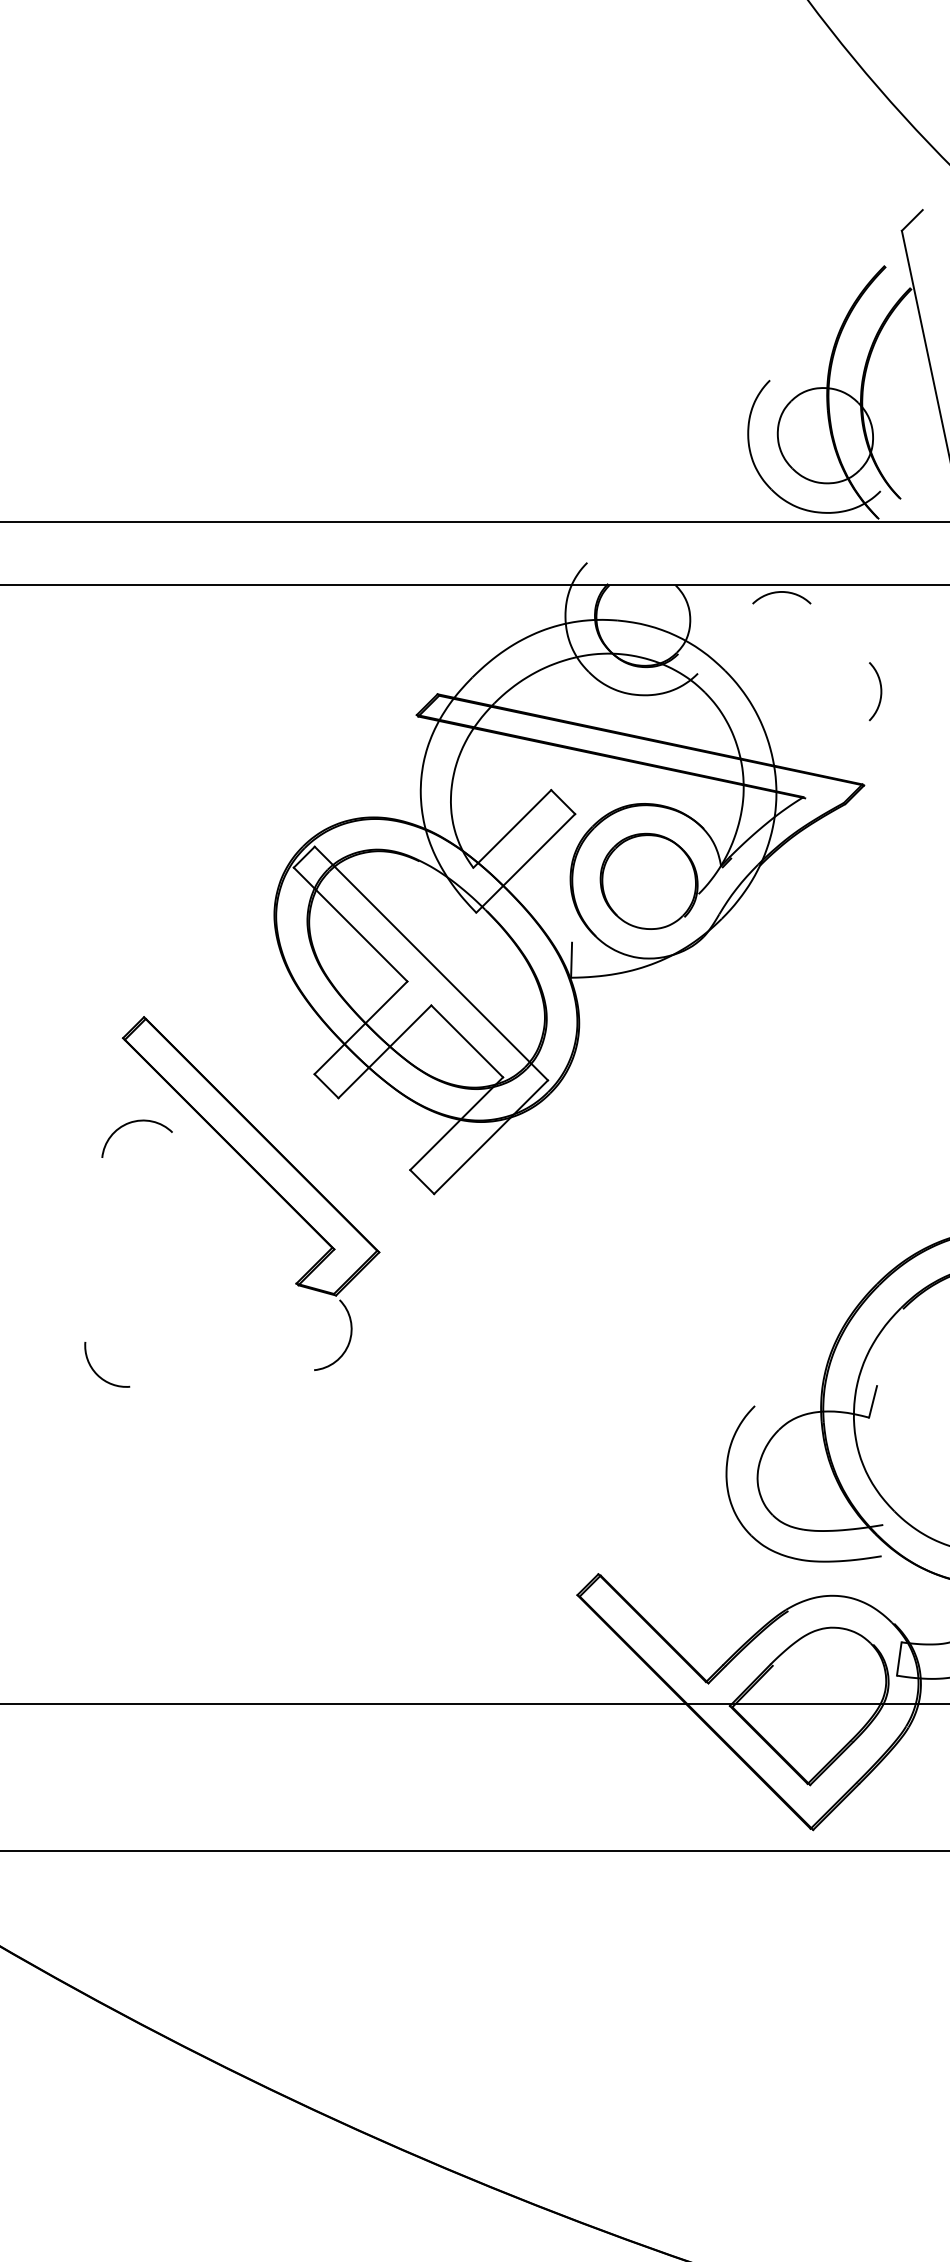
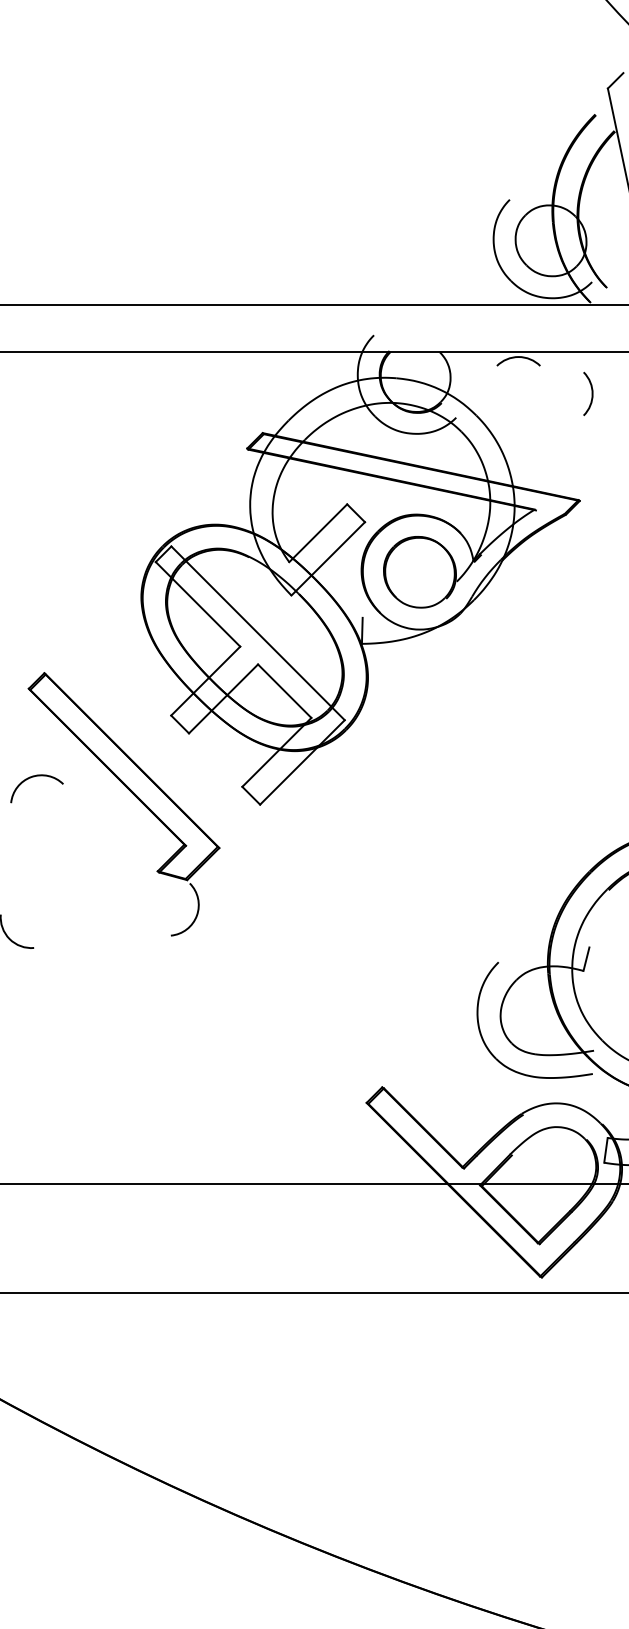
arc: (880, 691) -> (591, 393), moved
arc: (131, 1123) -> (32, 777), moved

